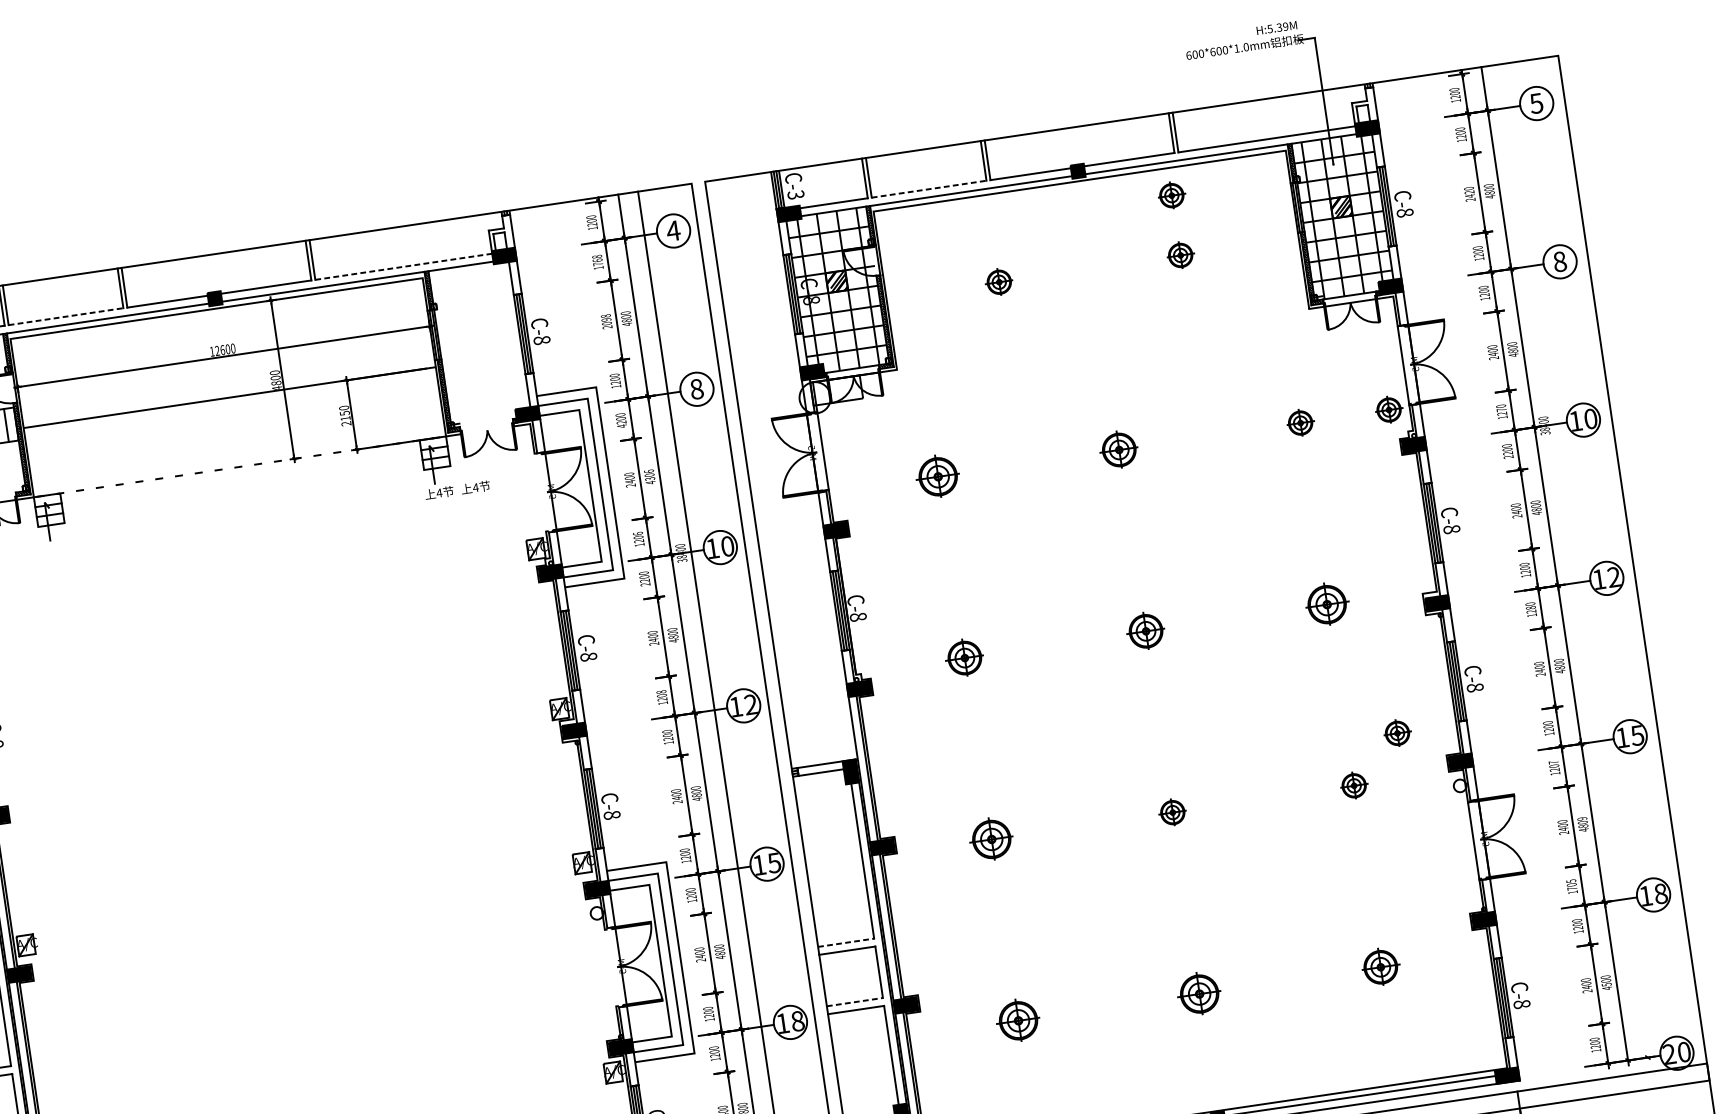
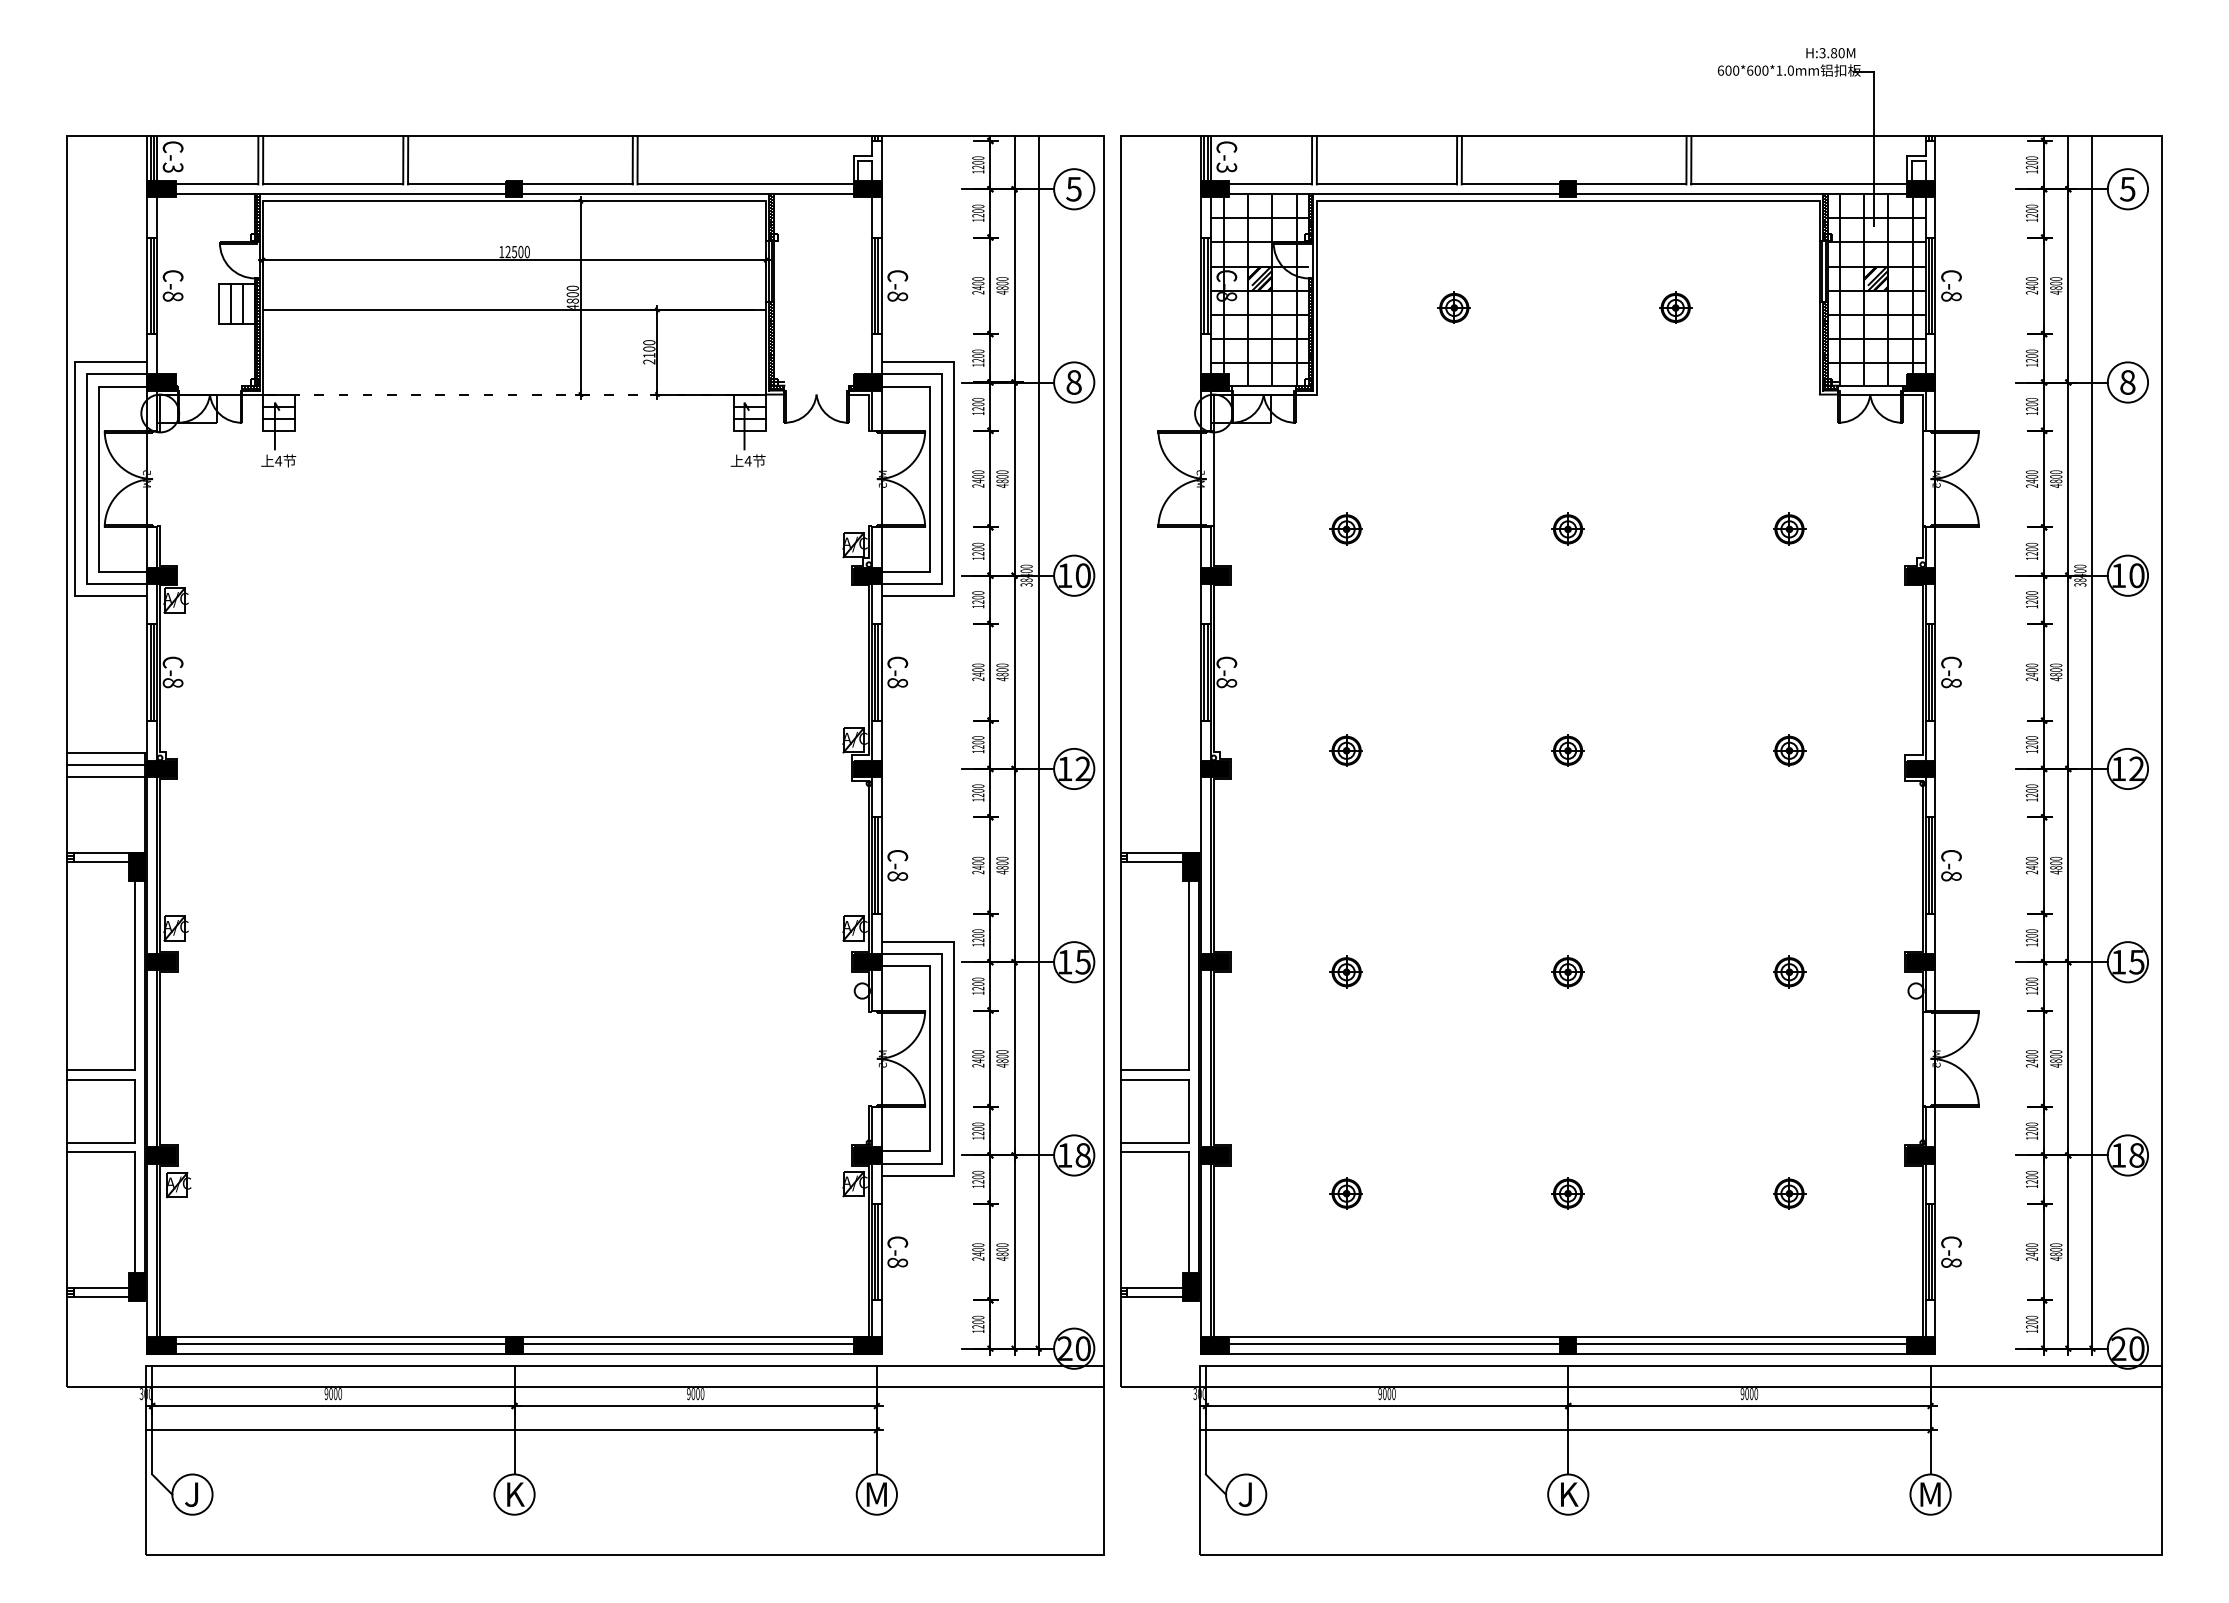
text: (1277, 28) -> (1831, 53), H:5.39M -> H:3.80M
line: (929, 189) -> (1387, 184), dashed -> solid
text: (1469, 192) -> (2032, 283), 2420 -> 2400
part: (1171, 195) -> (1675, 234), removed
text: (673, 231) -> (1073, 189), 4 -> 5
text: (597, 259) -> (978, 210), 1768 -> 1200
line: (403, 266) -> (745, 184), dashed -> solid
line: (66, 316) -> (333, 184), dashed -> solid
text: (606, 319) -> (978, 283), 2098 -> 2400
text: (222, 349) -> (514, 251), 12600 -> 12500
part: (1388, 409) -> (1897, 528), removed
text: (1501, 410) -> (2031, 549), 1270 -> 1200
text: (344, 412) -> (649, 348), 2150 -> 2100
text: (622, 426) -> (978, 413), 4200 -> 1200
part: (1118, 449) -> (1567, 528), size x0.71
text: (1508, 456) -> (2031, 606), 2200 -> 1200
text: (649, 474) -> (1002, 476), 4306 -> 4800
part: (936, 476) -> (1345, 528), size x0.62
text: (475, 487) -> (278, 460), moved
text: (637, 533) -> (977, 544), 1206 -> 1200
line: (1574, 563) -> (2092, 745), added
text: (645, 584) -> (978, 606), 2200 -> 1200
part: (1327, 604) -> (1789, 750), size x0.62
text: (1531, 607) -> (2032, 790), 1280 -> 1200
part: (1145, 631) -> (1567, 750), size x0.71
part: (963, 657) -> (1345, 750), size x0.71
text: (661, 691) -> (978, 737), 1208 -> 1200
part: (1397, 732) -> (1850, 916), removed
text: (1553, 762) -> (2031, 979), 1207 -> 1200
text: (1582, 818) -> (2056, 1051), 4809 -> 4800
part: (990, 838) -> (1345, 971), size x0.62
text: (1571, 884) -> (2031, 1128), 1705 -> 1200
line: (846, 943) -> (1155, 1070), dashed -> solid
part: (1380, 967) -> (1789, 1193), size x0.71
text: (1606, 984) -> (2055, 1254), 4500 -> 4800
part: (1199, 993) -> (1567, 1193), size x0.62
line: (855, 1001) -> (1155, 1142), dashed -> solid
part: (1017, 1020) -> (1345, 1193), size x0.62

